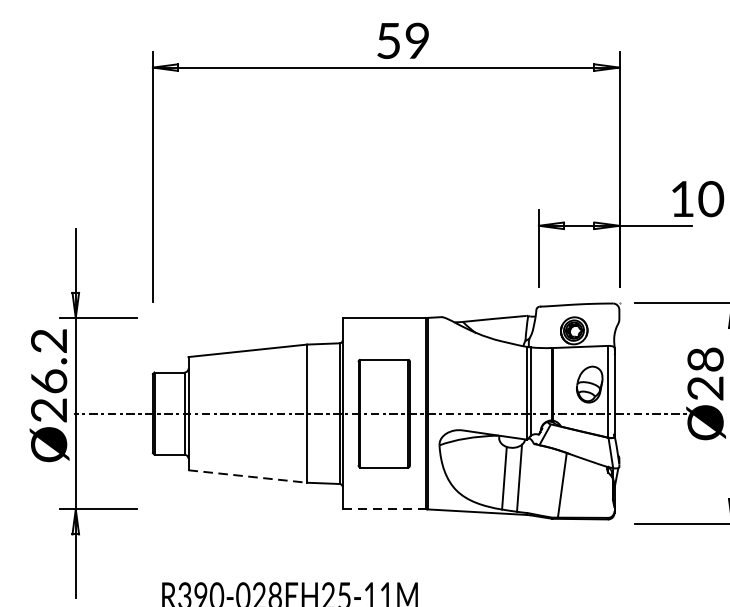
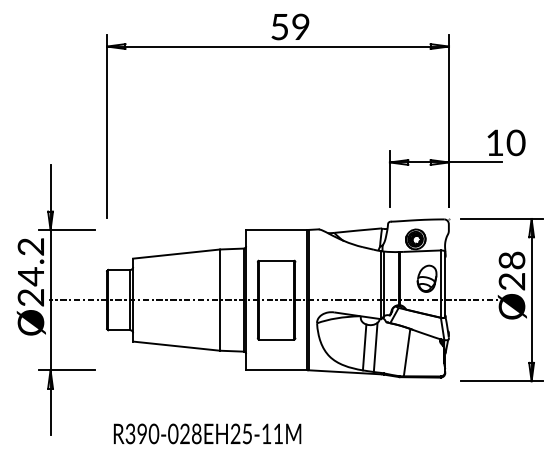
text: (49, 381) -> (31, 276), Ø26.2 -> Ø24.2
line: (247, 476) -> (176, 346), dashed -> solid
line: (385, 509) -> (277, 370), dashed -> solid

